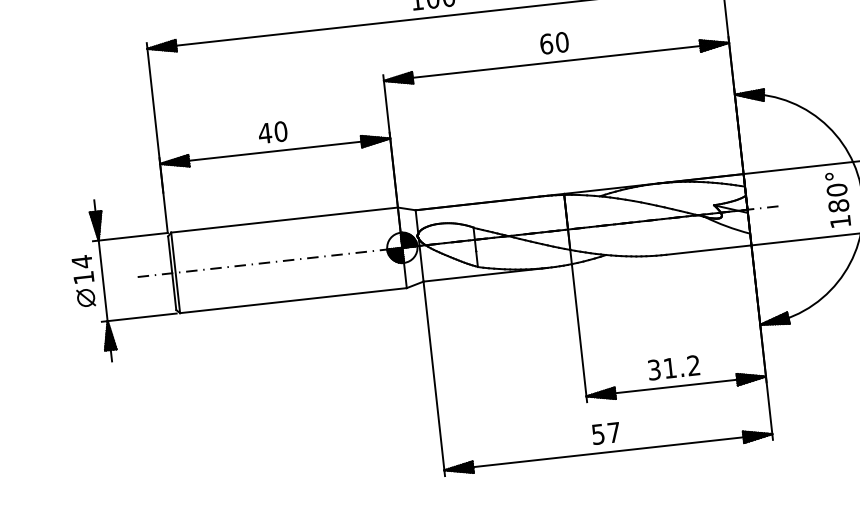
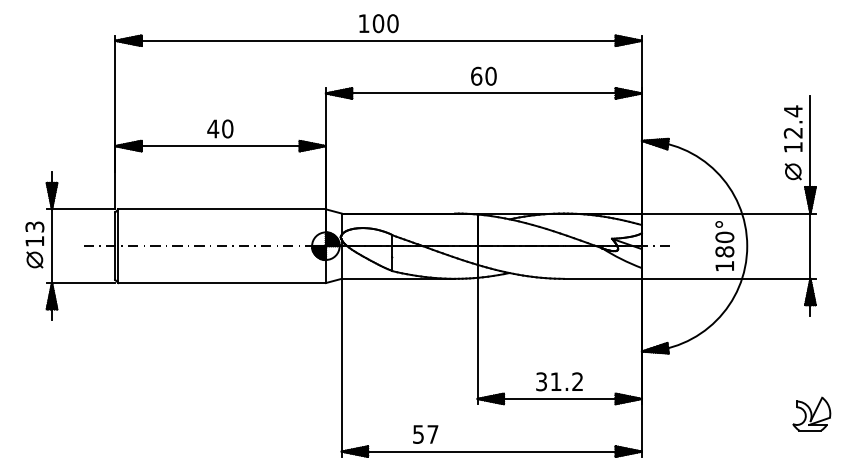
text: (81, 262) -> (34, 227), 14 -> 13
text: (605, 433) -> (425, 434), moved

